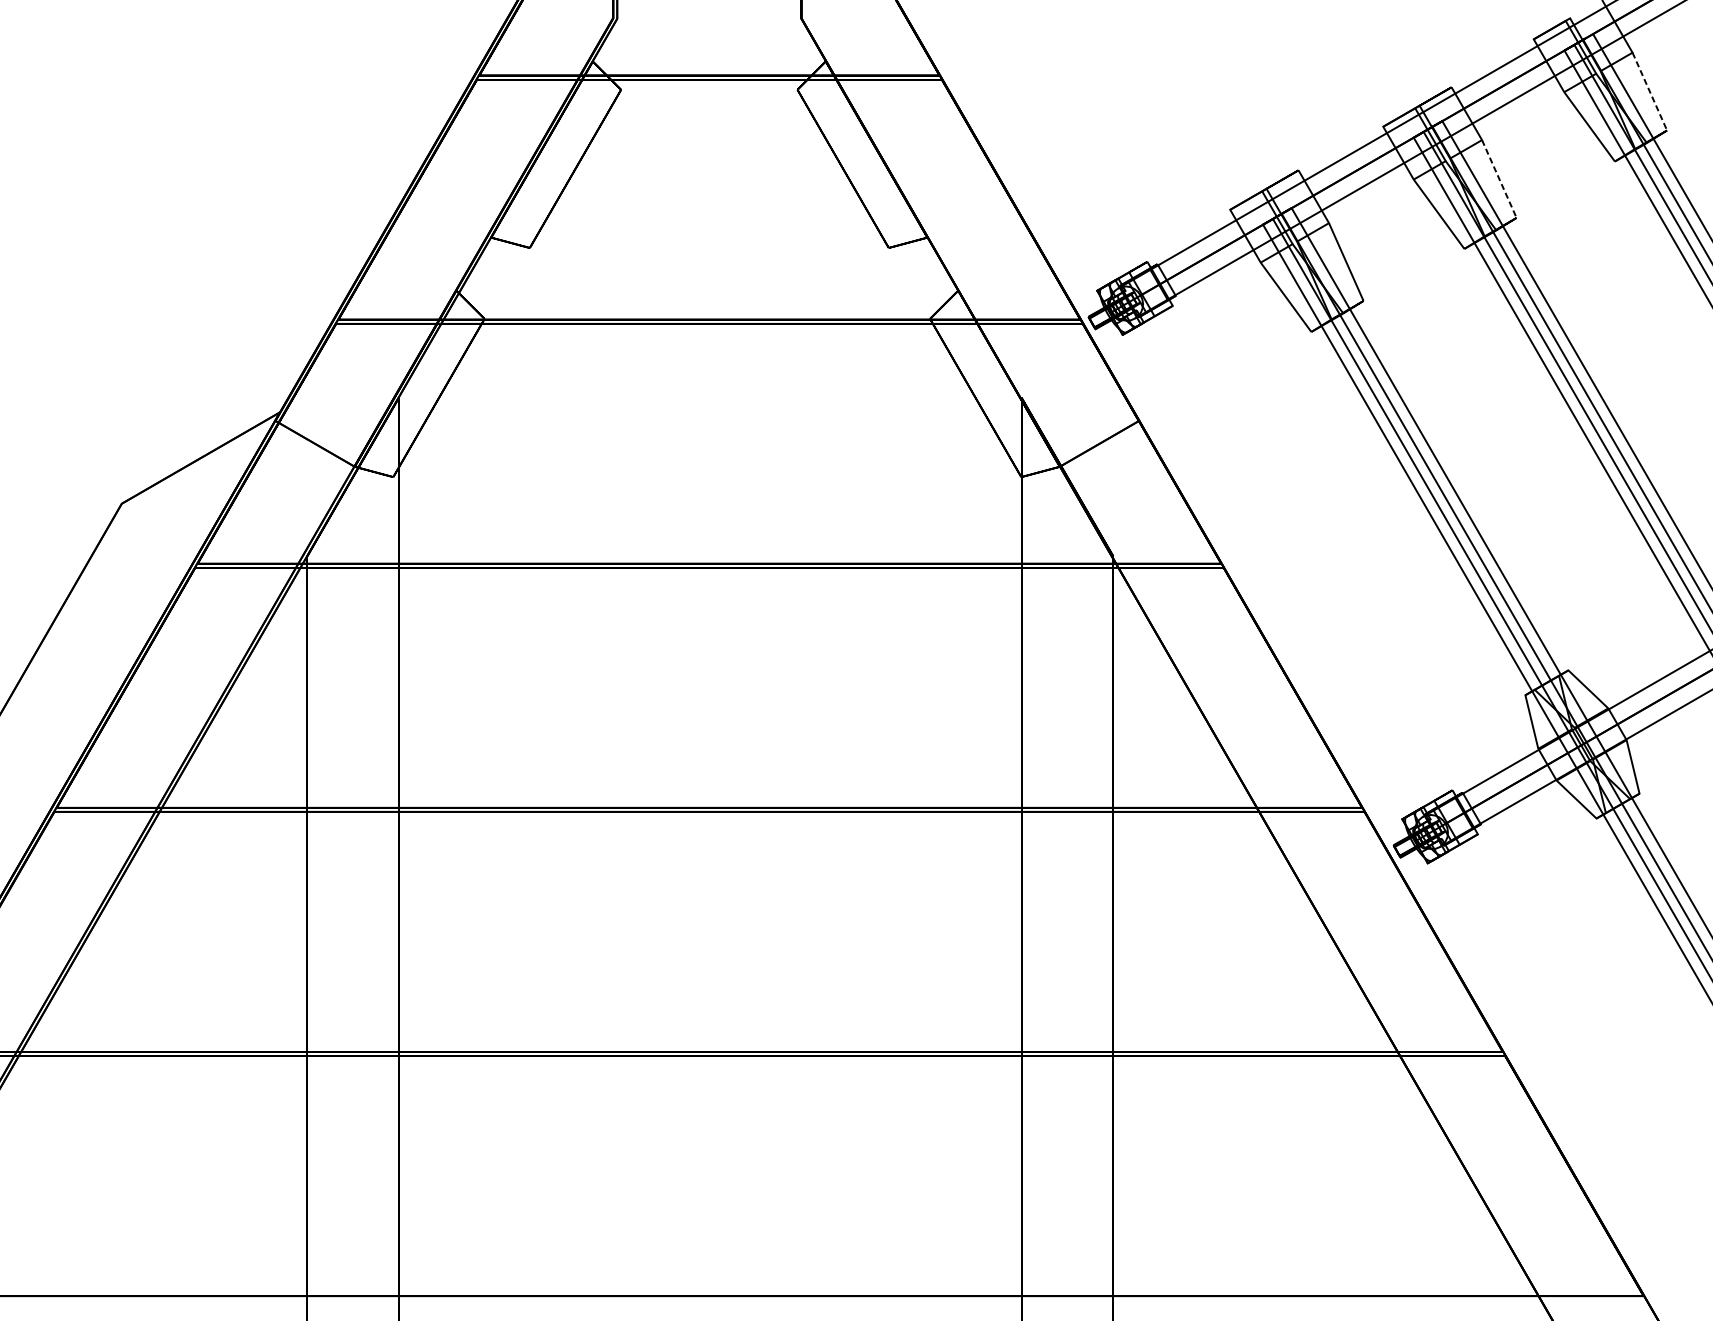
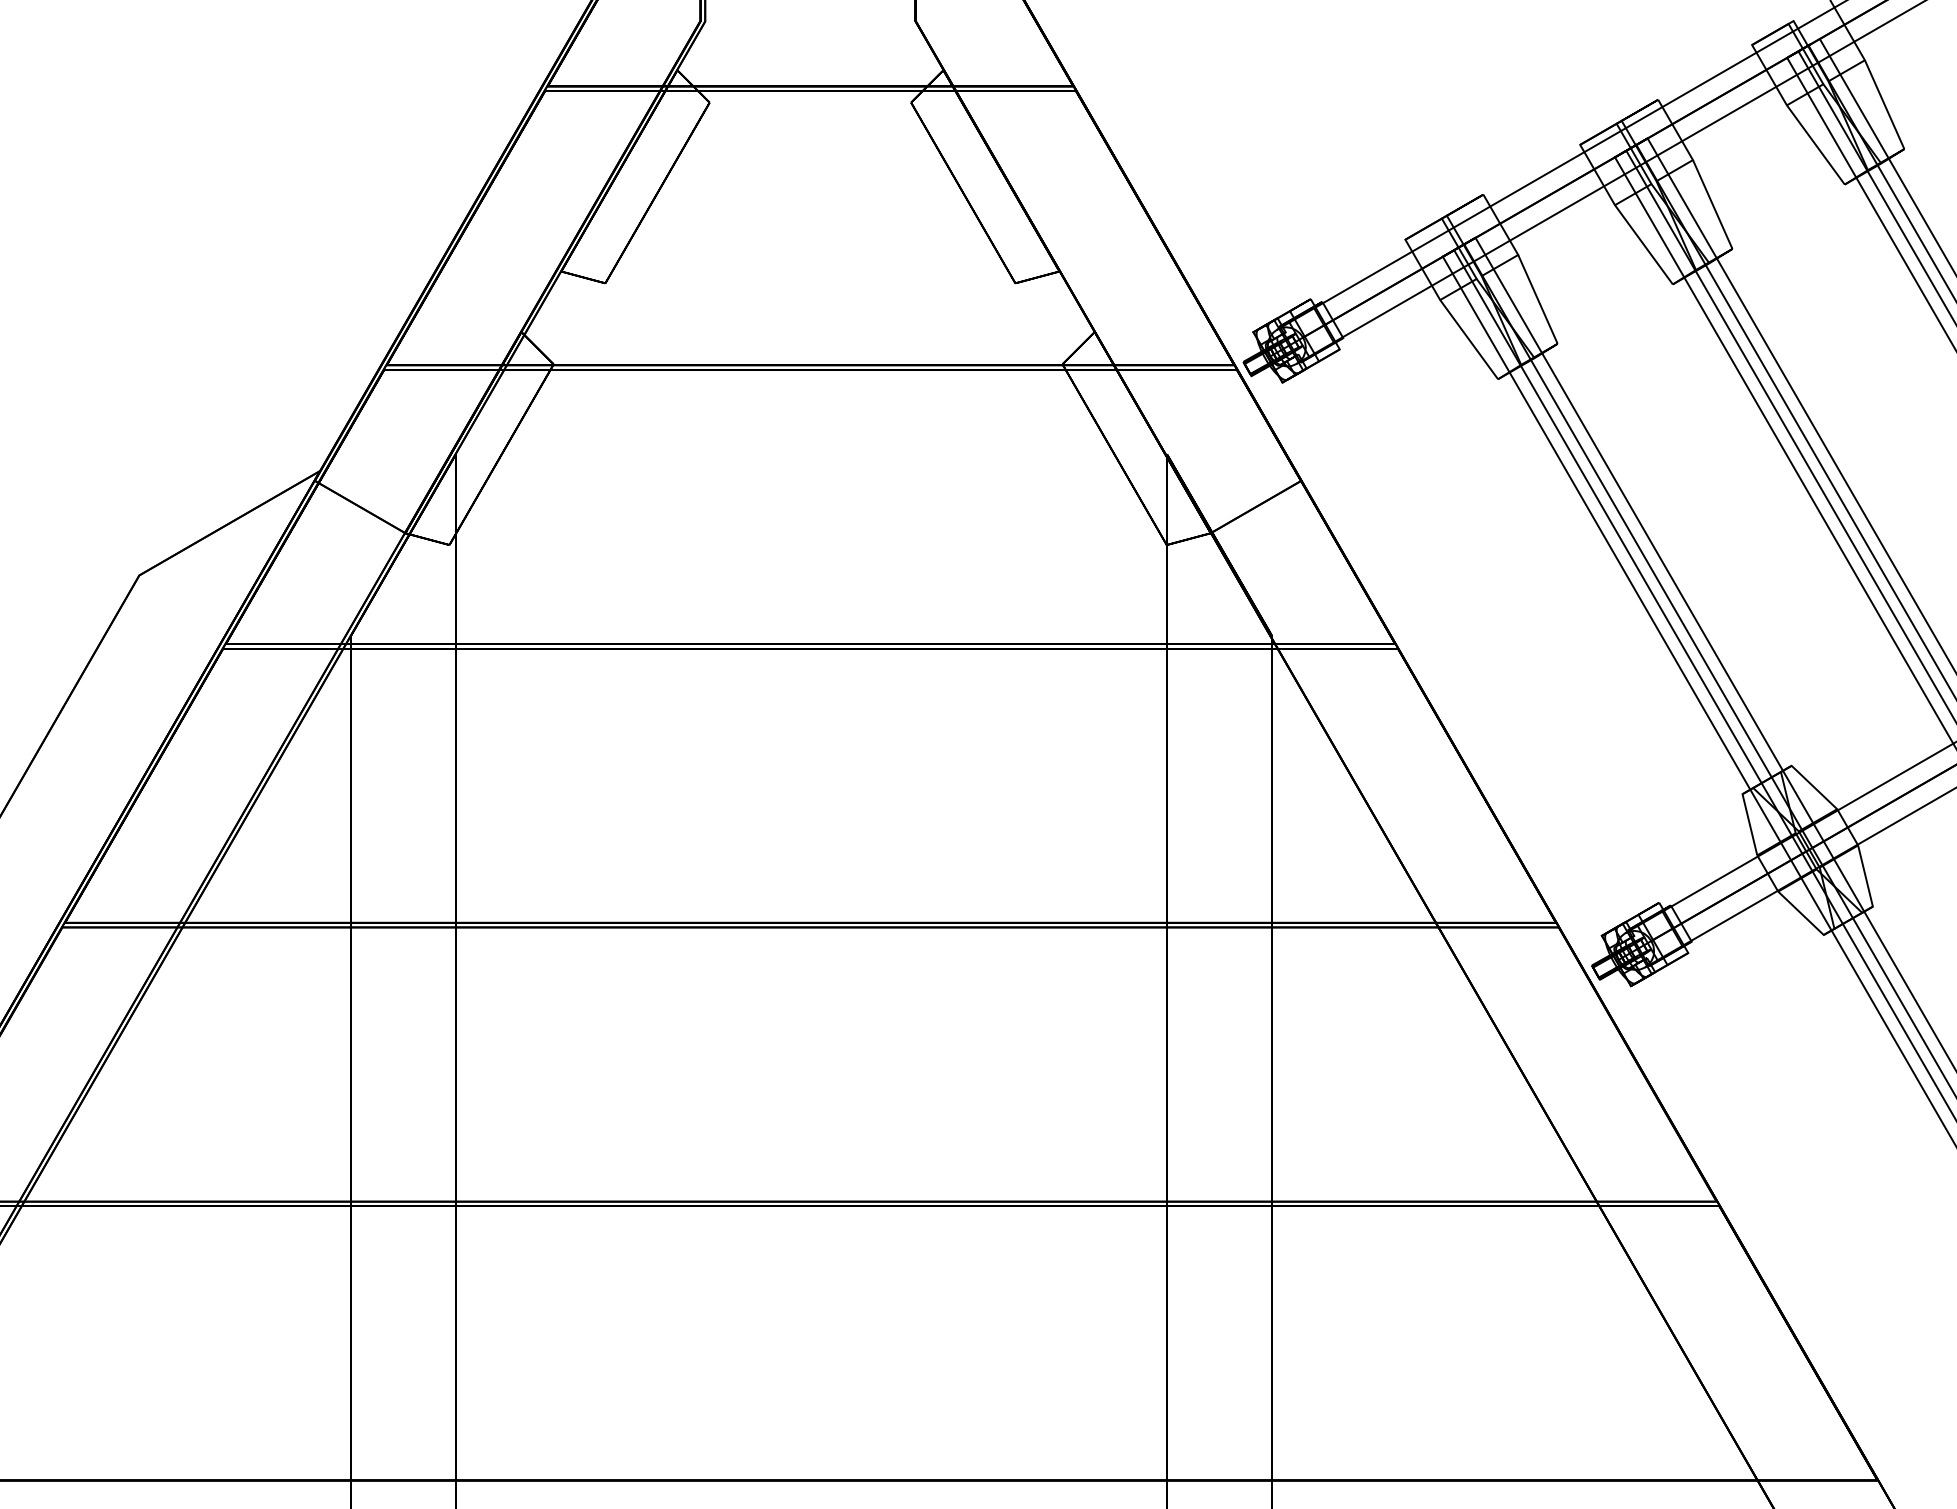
line: (1649, 91) -> (1884, 104), dashed -> solid
line: (1499, 178) -> (1712, 204), dashed -> solid

